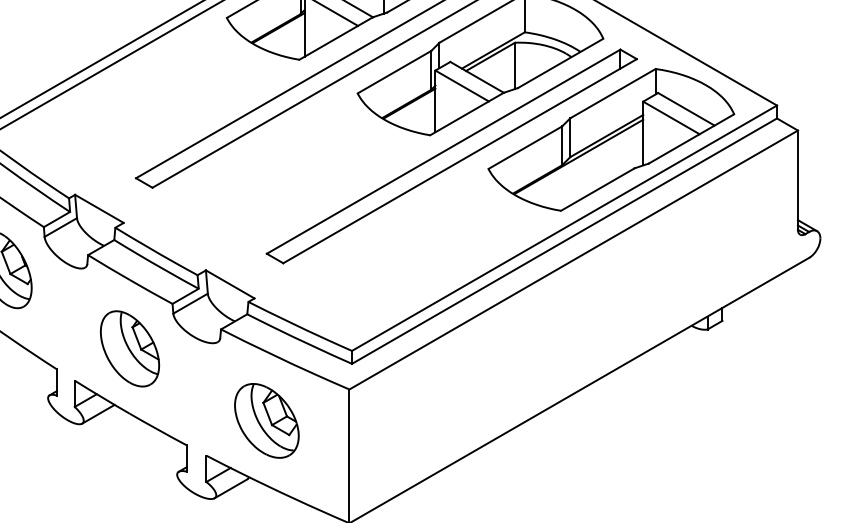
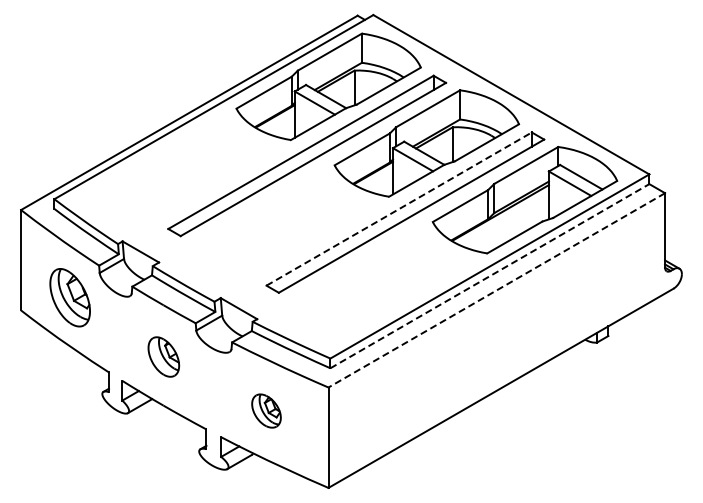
line: (444, 150) -> (399, 208), solid -> dashed
line: (565, 240) -> (490, 275), solid -> dashed
line: (573, 260) -> (496, 290), solid -> dashed
part: (129, 348) -> (163, 356), size x0.7
part: (266, 420) -> (266, 410), size x0.6

